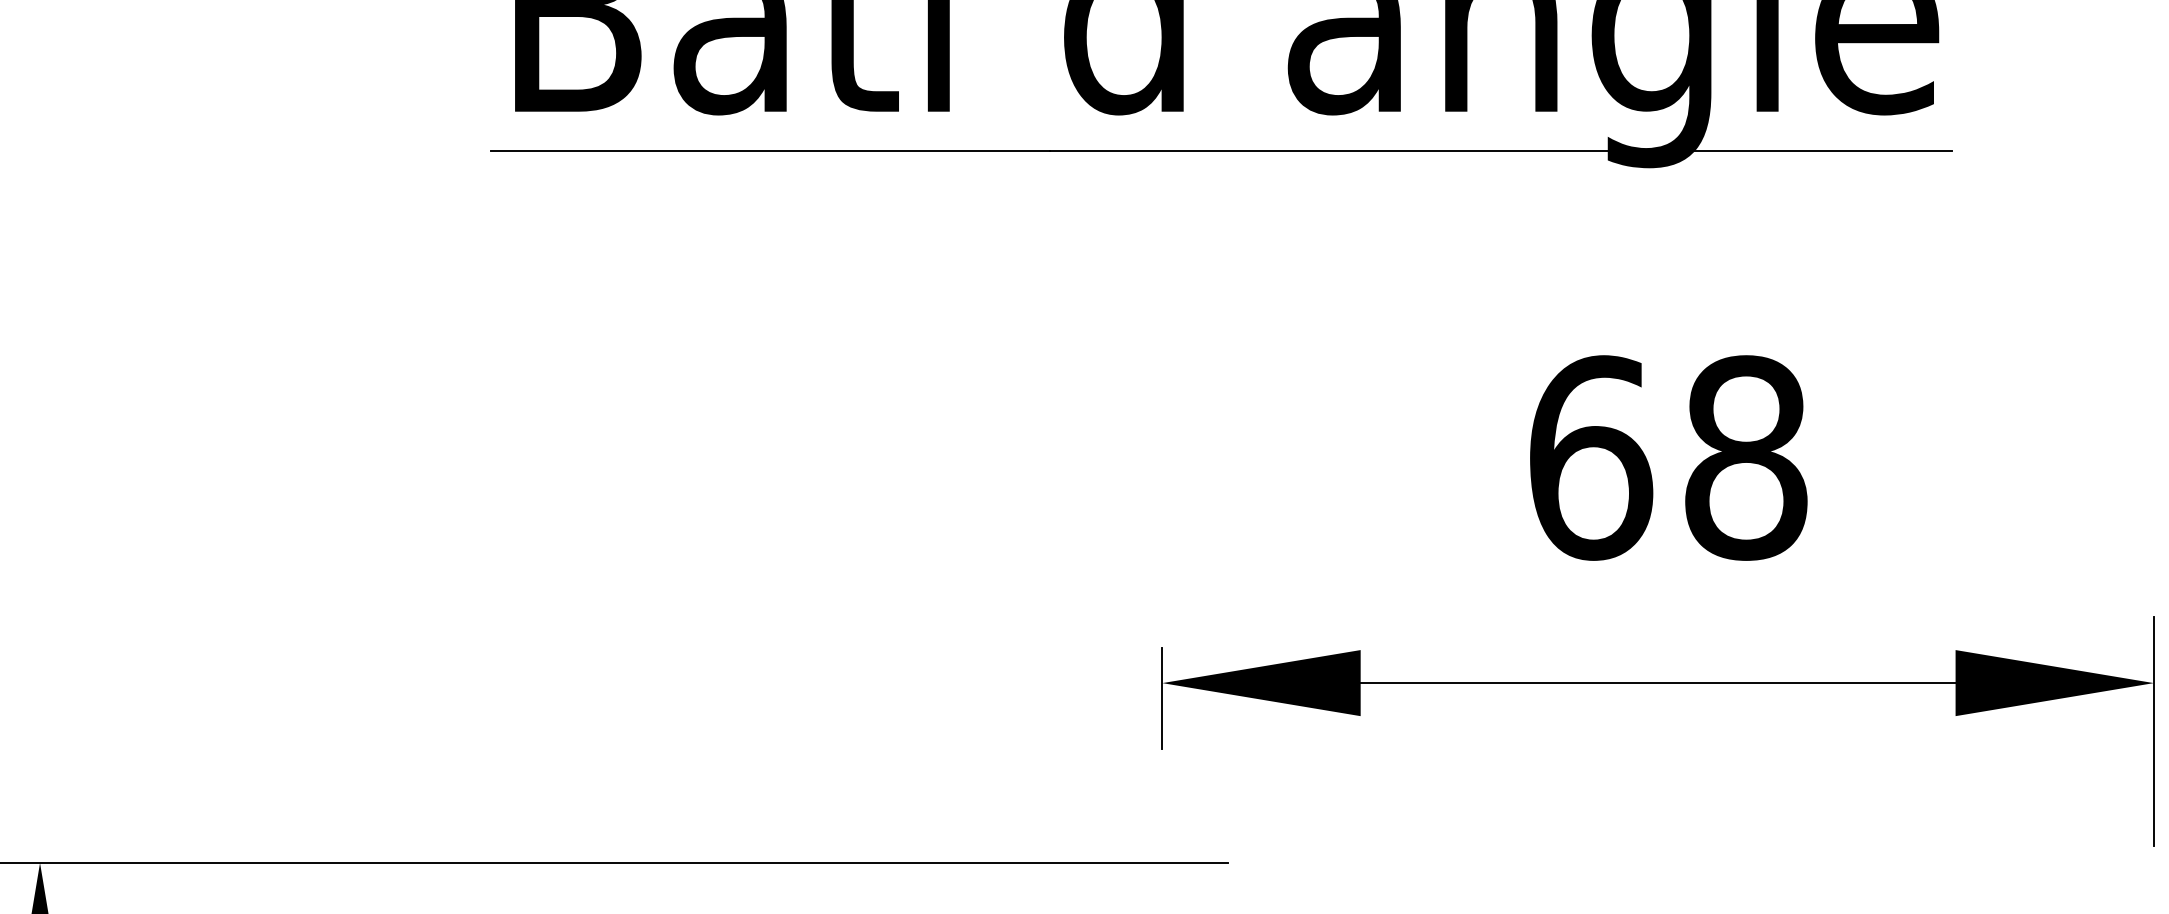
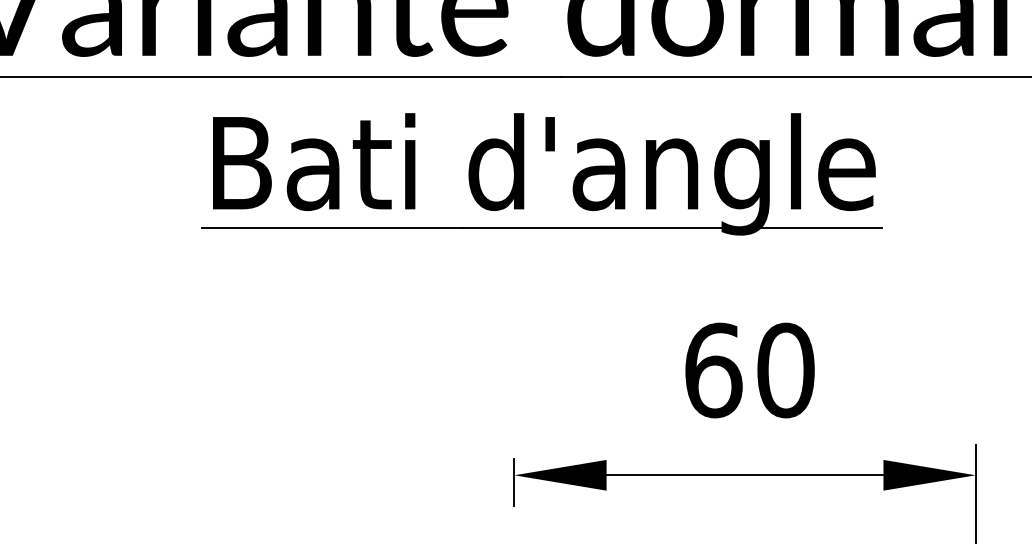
text: (1745, 457) -> (785, 370), 68 -> 60

